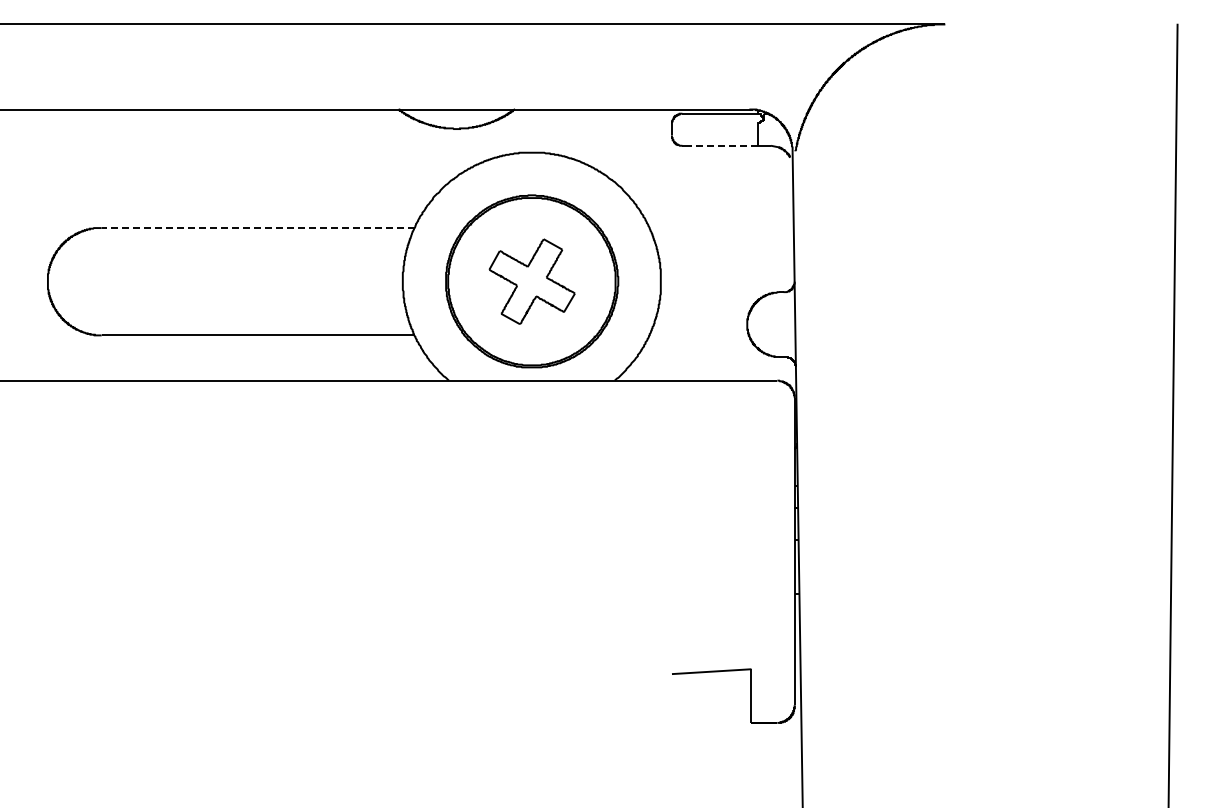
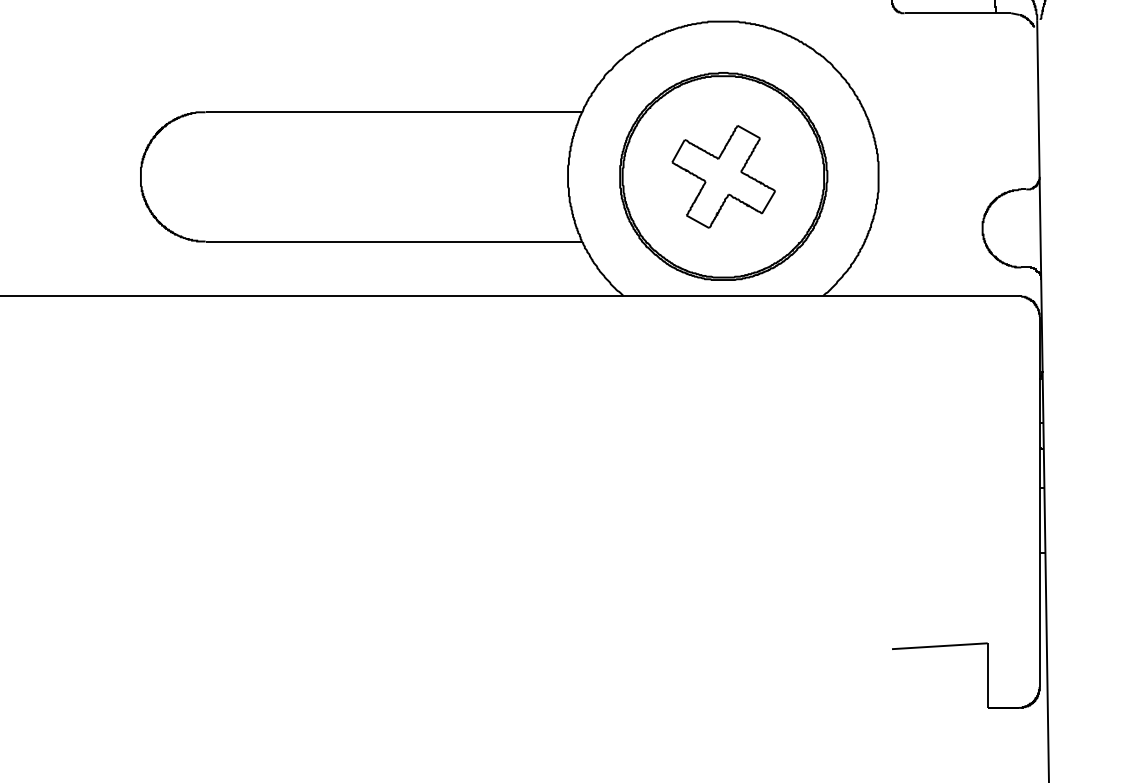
line: (724, 145) -> (955, 12), dashed -> solid
line: (257, 228) -> (393, 112), dashed -> solid

